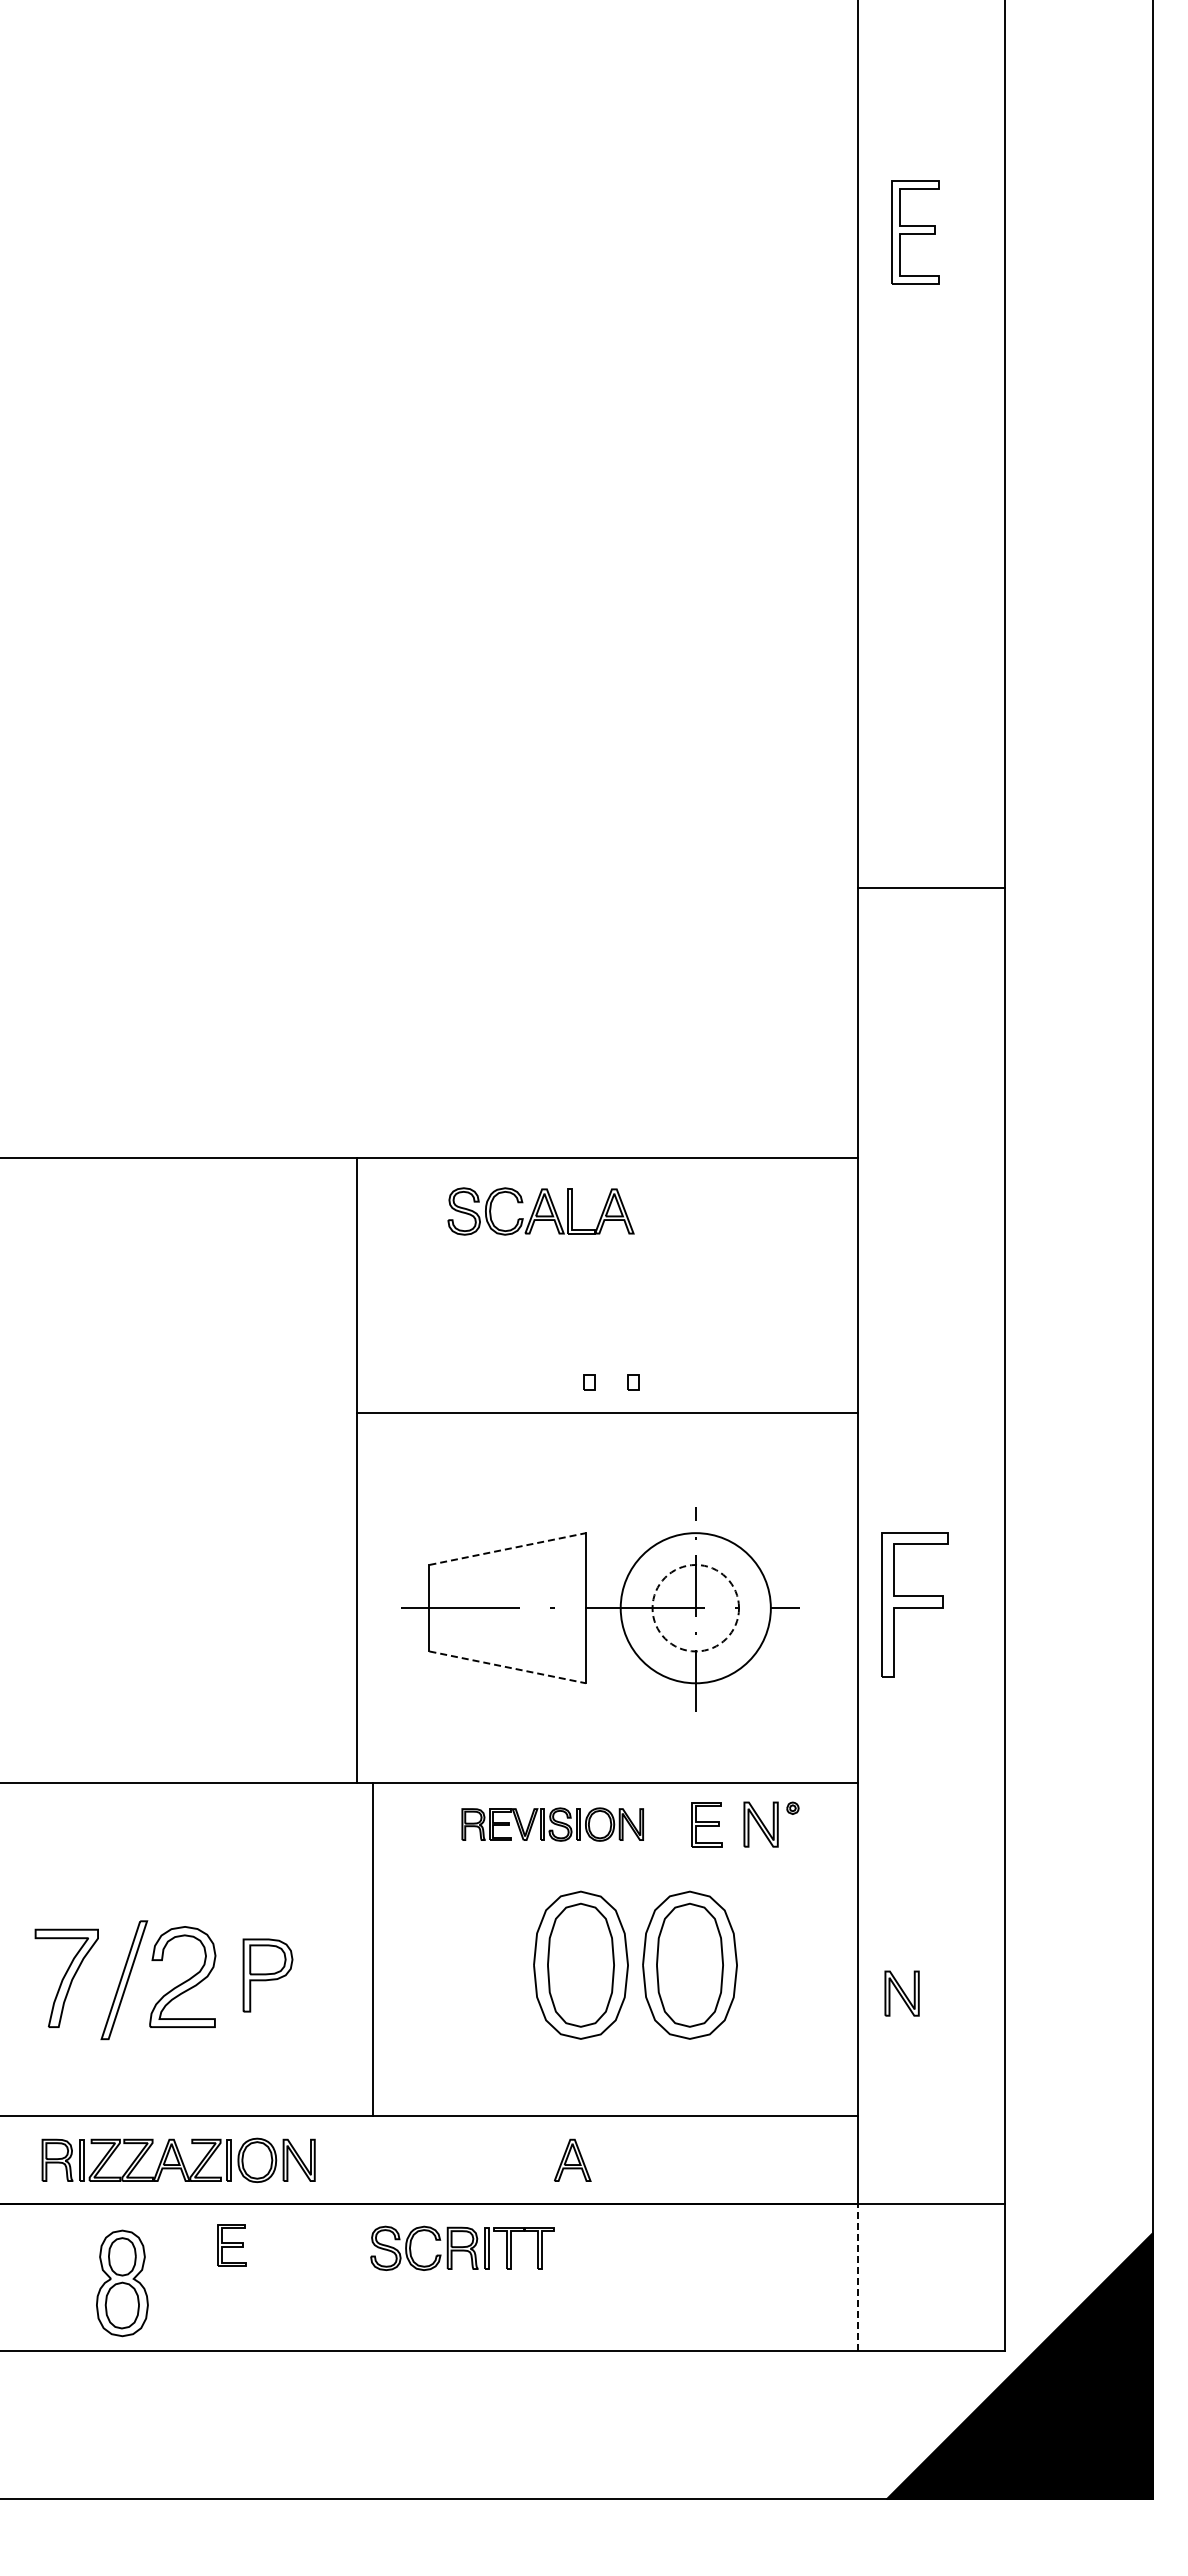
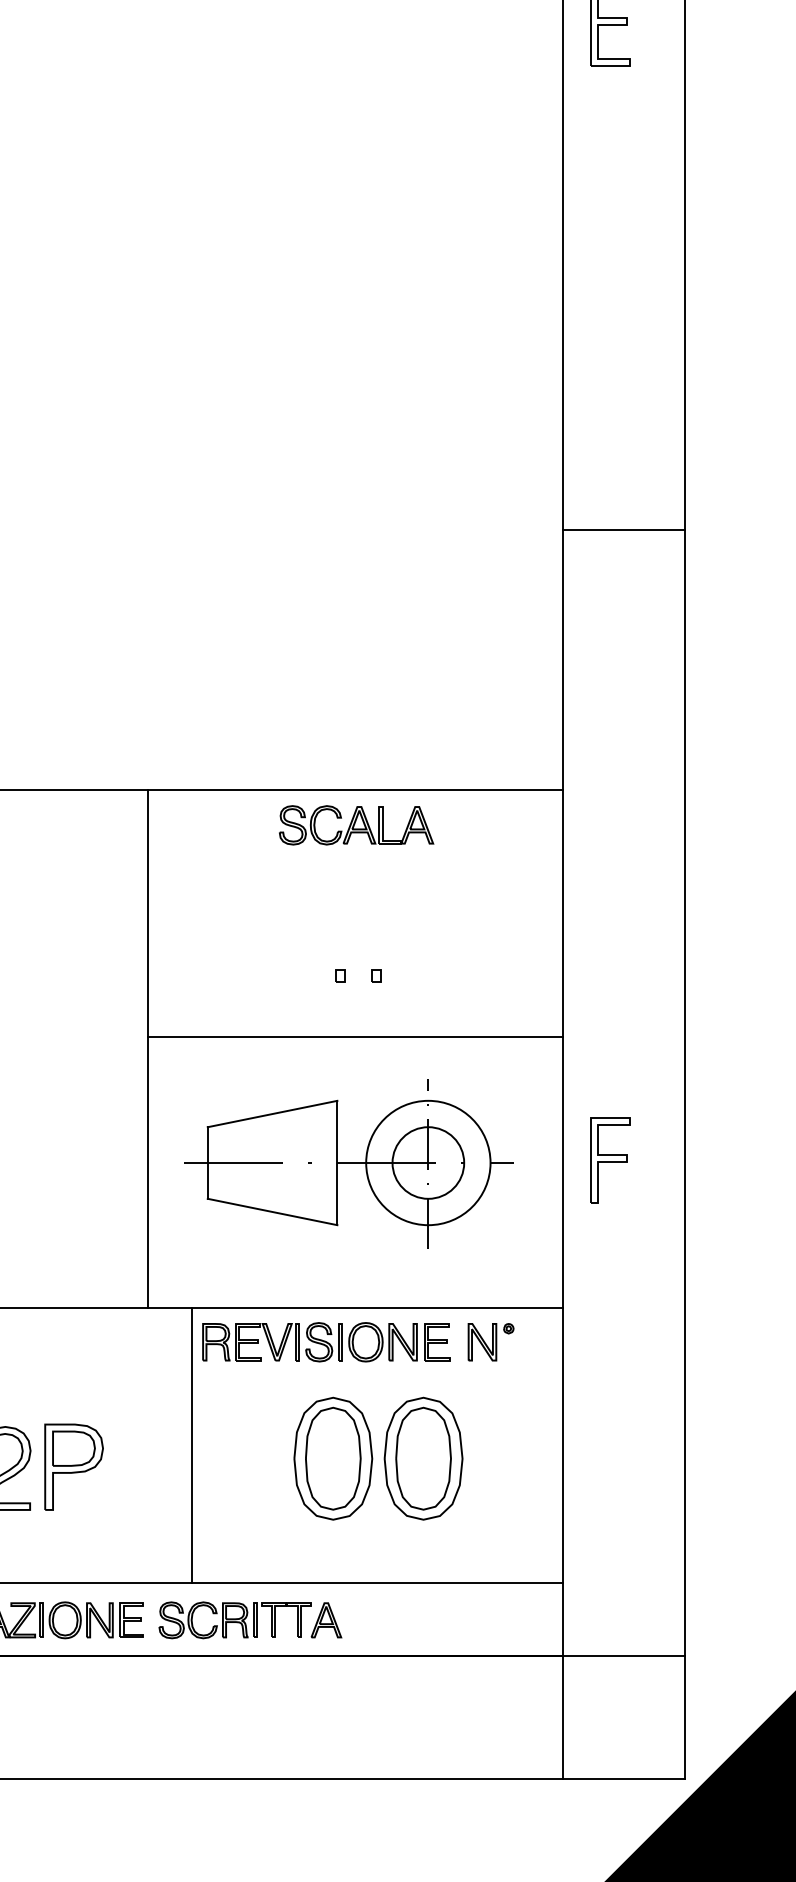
line: (931, 887) -> (623, 529), moved
part: (540, 1211) -> (356, 825), moved
line: (607, 1413) -> (355, 1037), moved
line: (507, 1549) -> (272, 1114), dashed -> solid
part: (915, 1605) -> (610, 1160), size x0.71
circle: (695, 1607) -> (428, 1162), dashed -> solid
line: (507, 1667) -> (272, 1212), dashed -> solid
part: (552, 1824) -> (309, 1342), size x1.43
line: (373, 1948) -> (192, 1444), moved
part: (267, 1975) -> (73, 1467), size x1.43
part: (901, 1993) -> (598, 1482), removed
part: (231, 2245) -> (131, 1620), moved
part: (462, 2247) -> (235, 1619), moved
line: (857, 2277) -> (562, 1717), dashed -> solid

